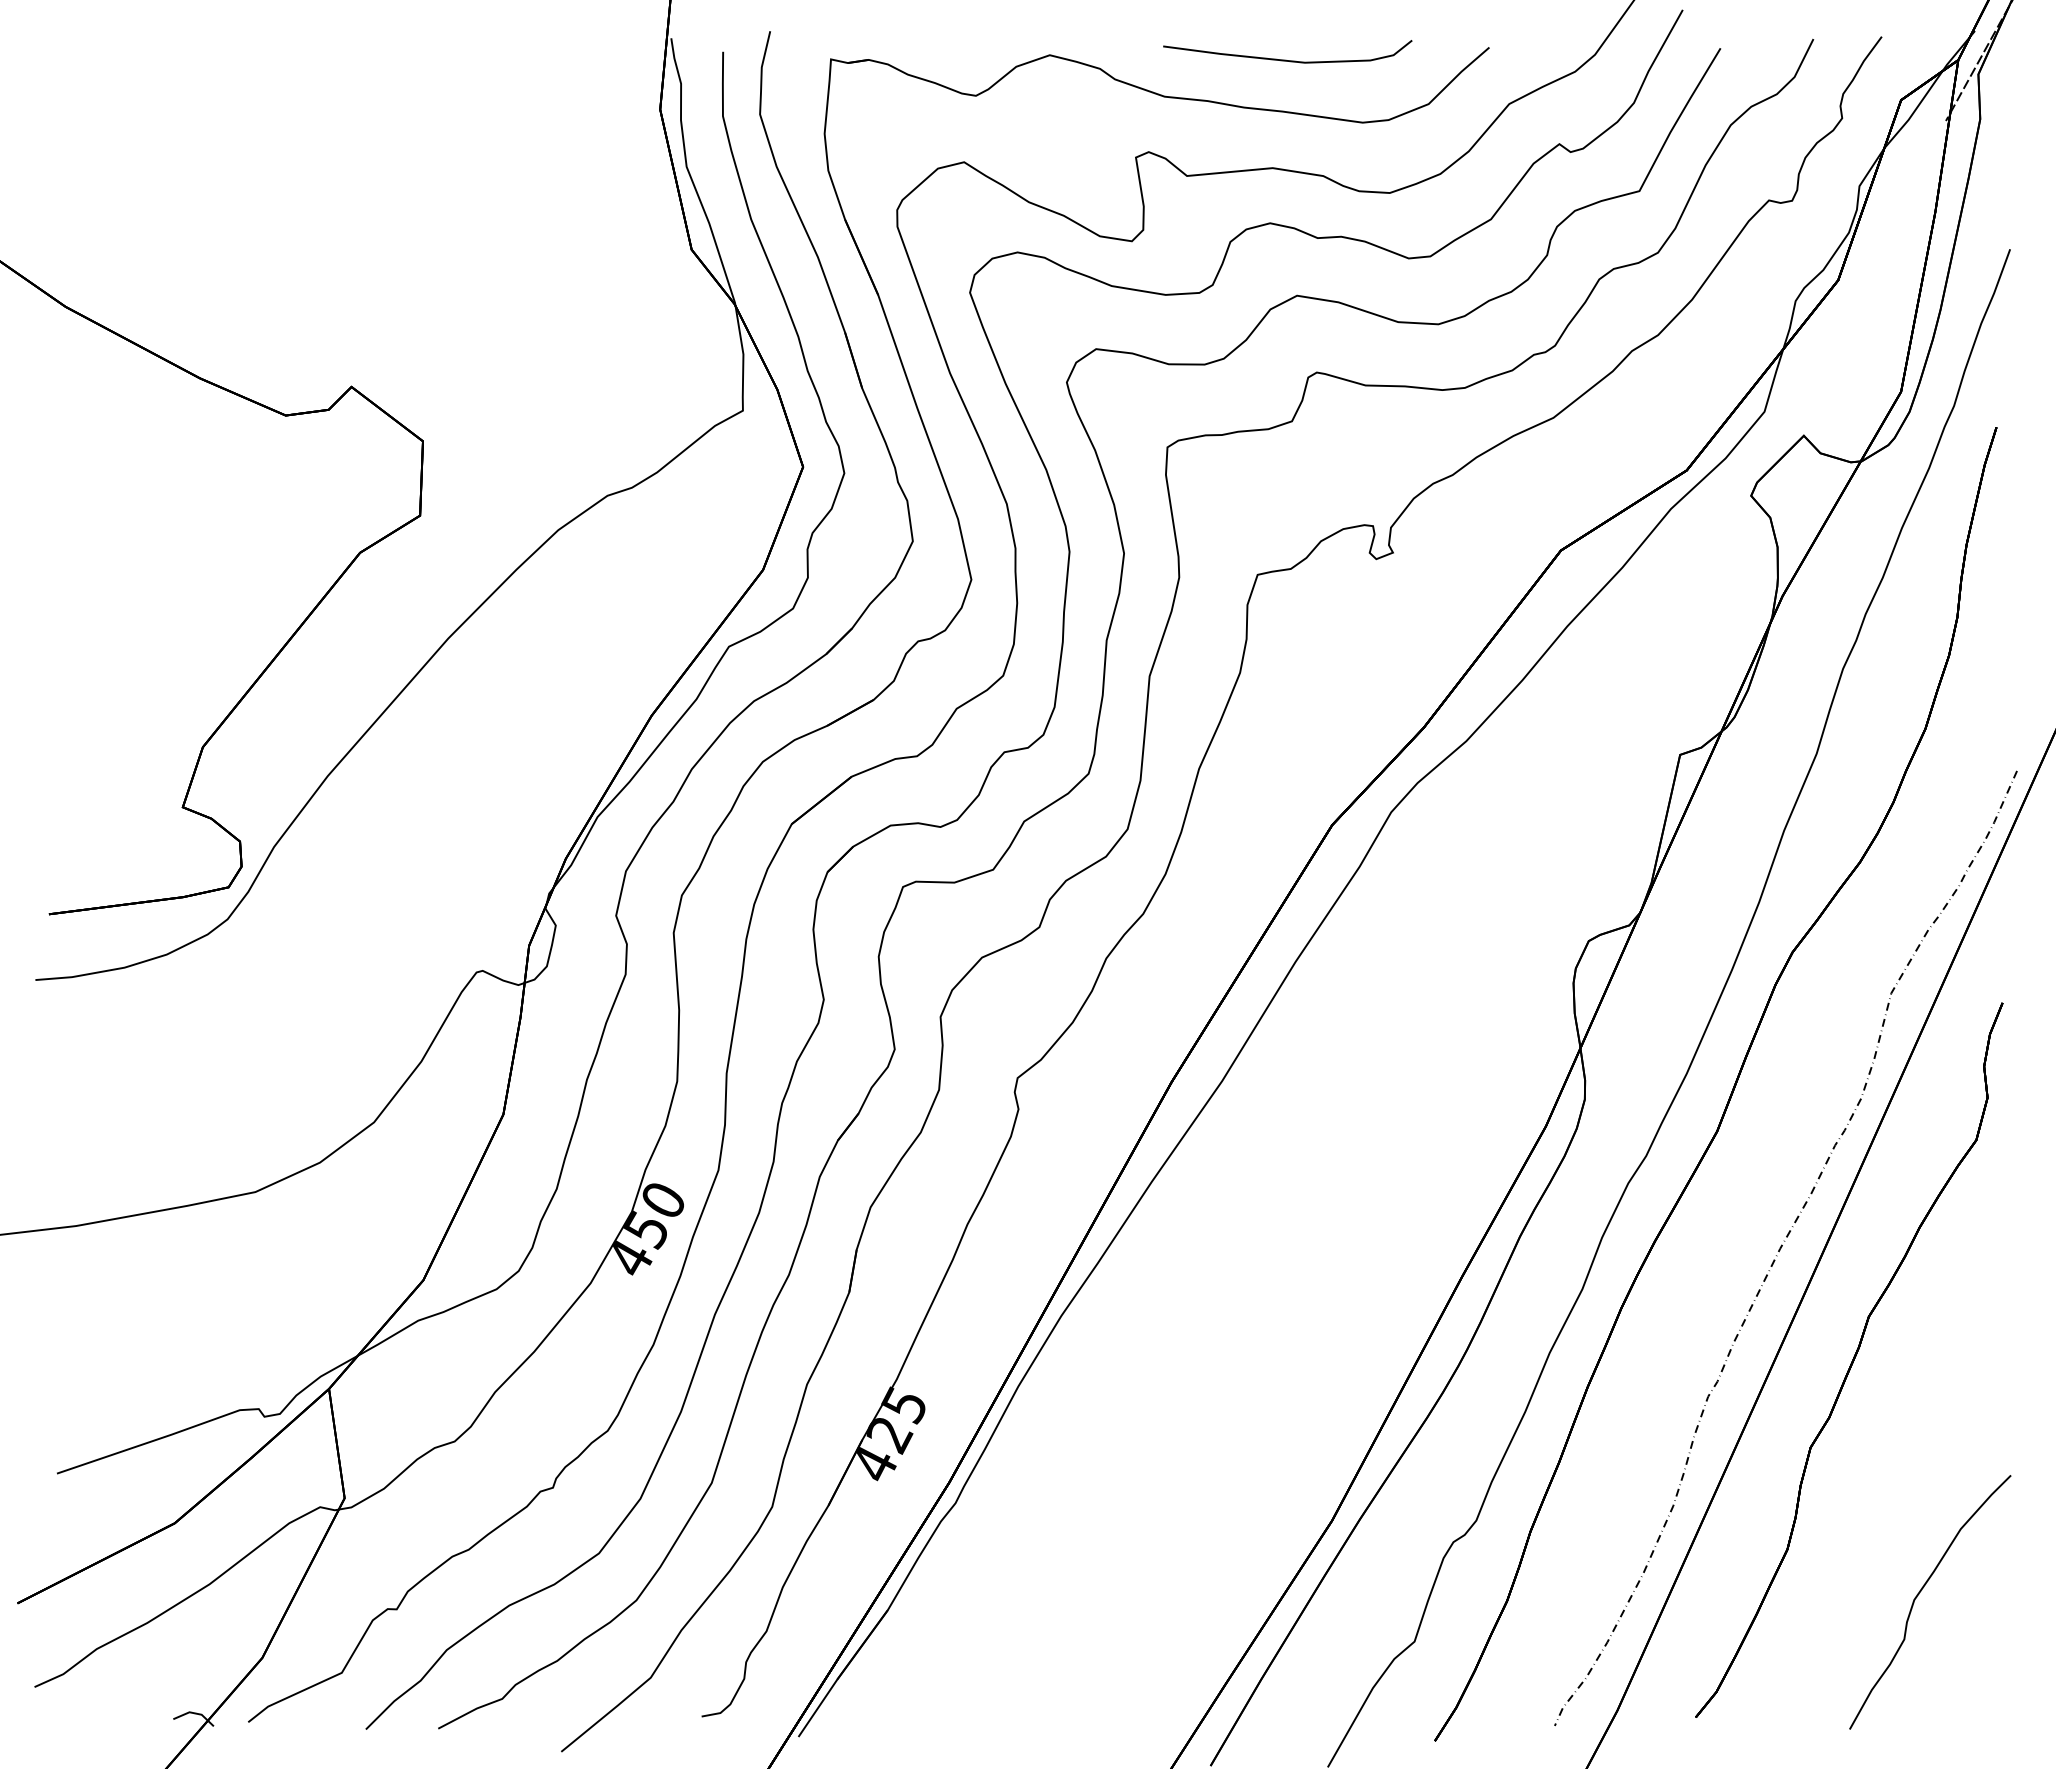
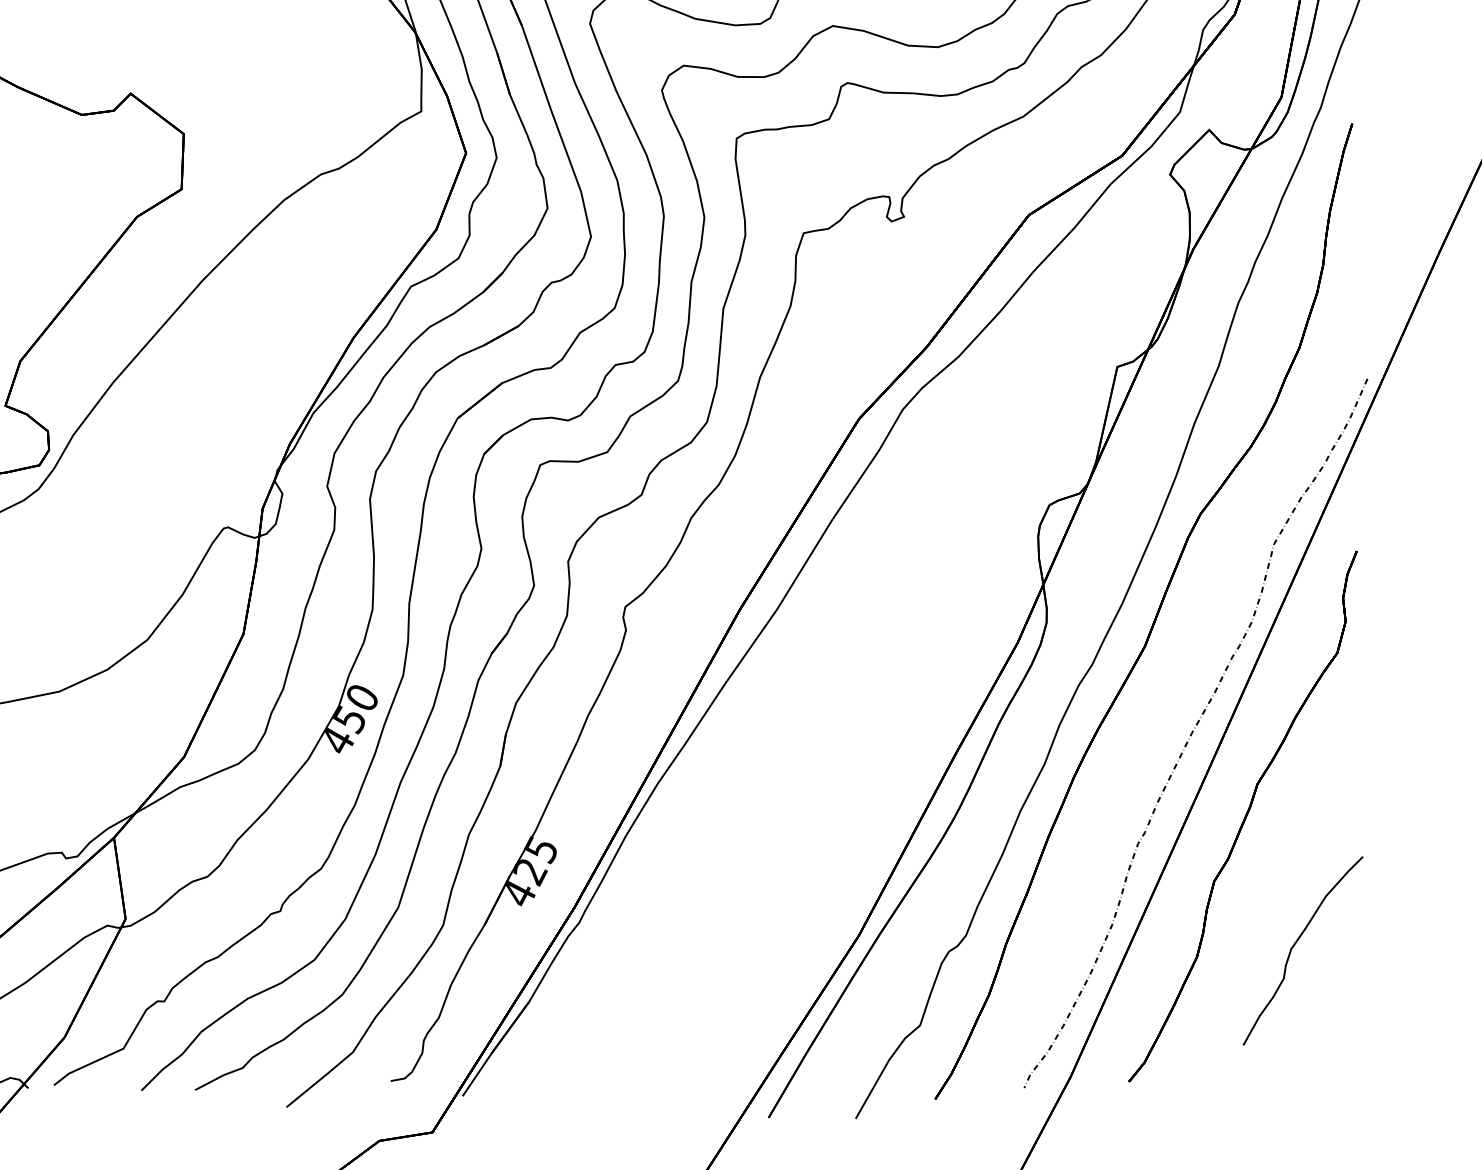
curve: (1919, 1594) -> (1295, 945), moved

